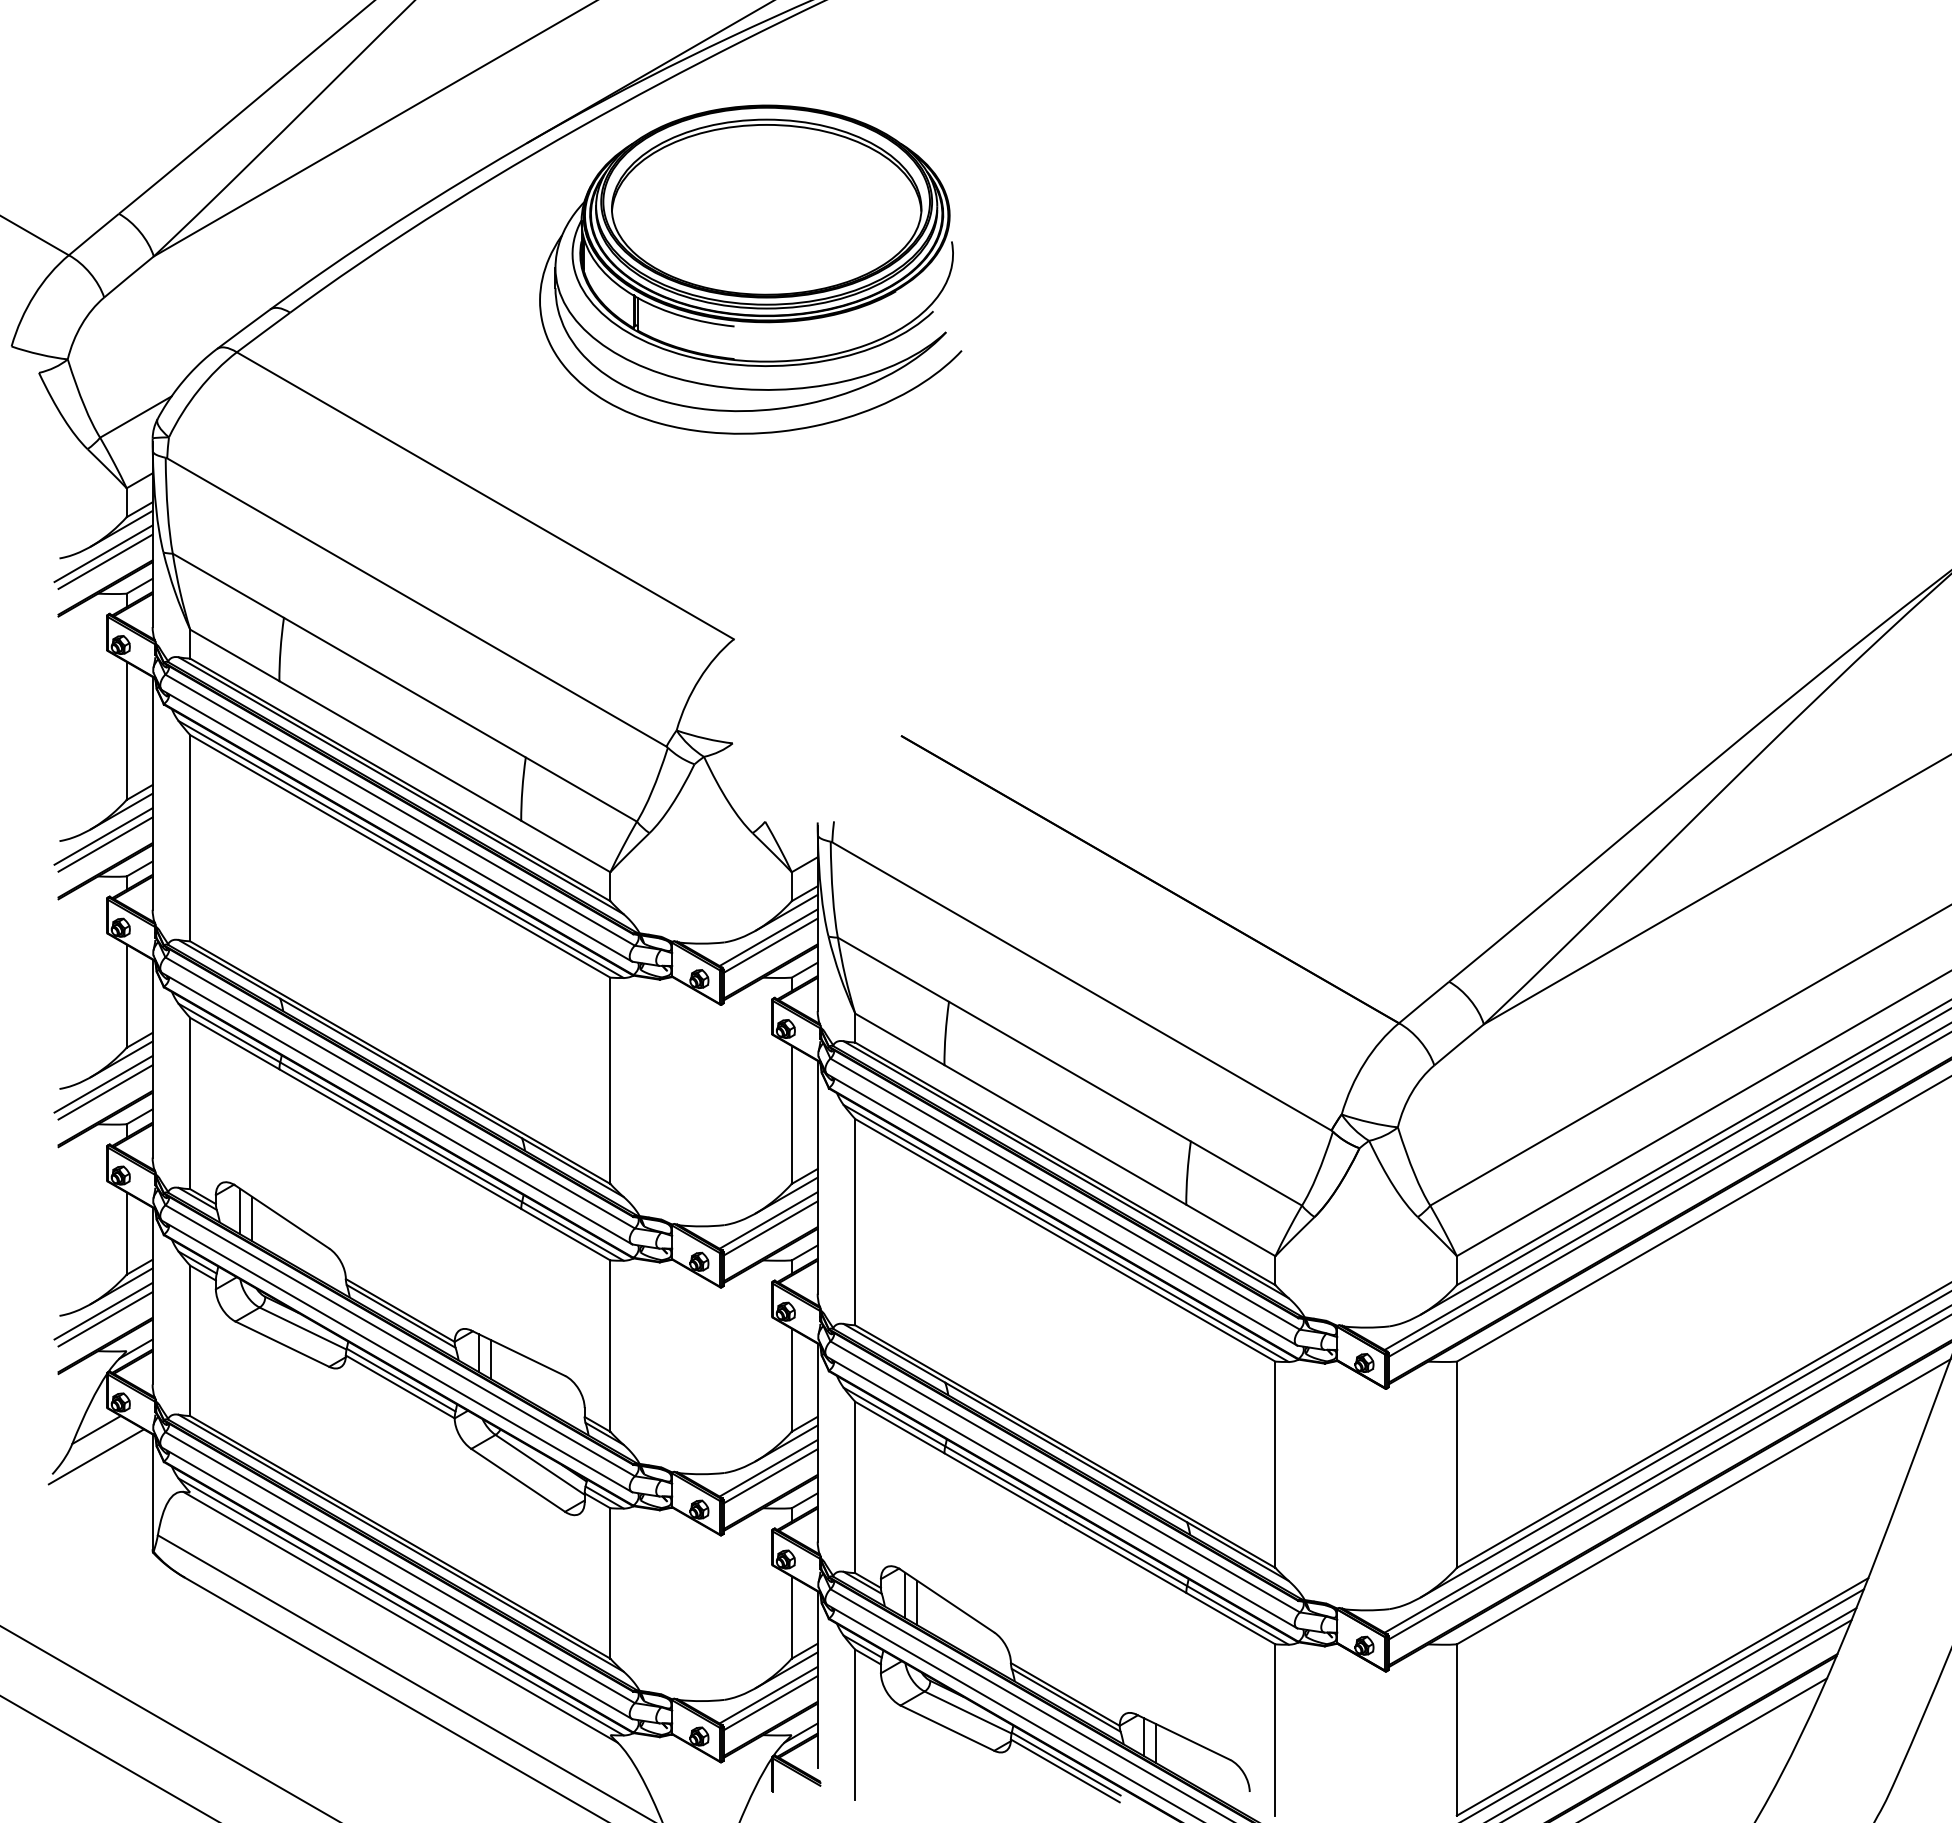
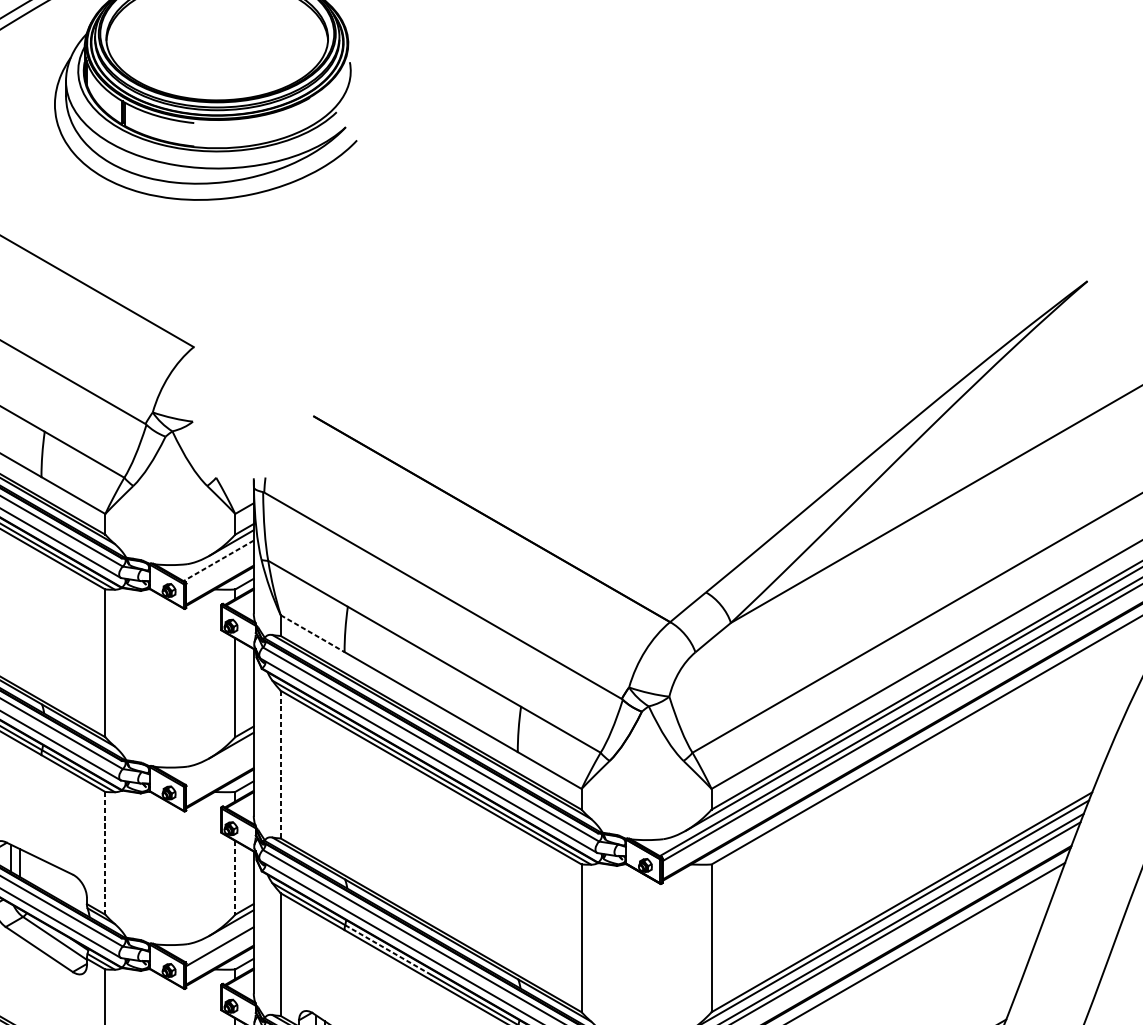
line: (768, 937) -> (218, 560), solid -> dashed
line: (770, 945) -> (220, 566), removed
line: (900, 1039) -> (313, 633), solid -> dashed
line: (768, 1220) -> (218, 763), removed
line: (855, 1222) -> (280, 764), solid -> dashed
line: (770, 1228) -> (220, 769), removed
line: (610, 1346) -> (105, 853), solid -> dashed
line: (791, 1380) -> (235, 877), solid -> dashed
line: (768, 1467) -> (218, 940), removed
line: (1005, 1481) -> (388, 950), solid -> dashed

